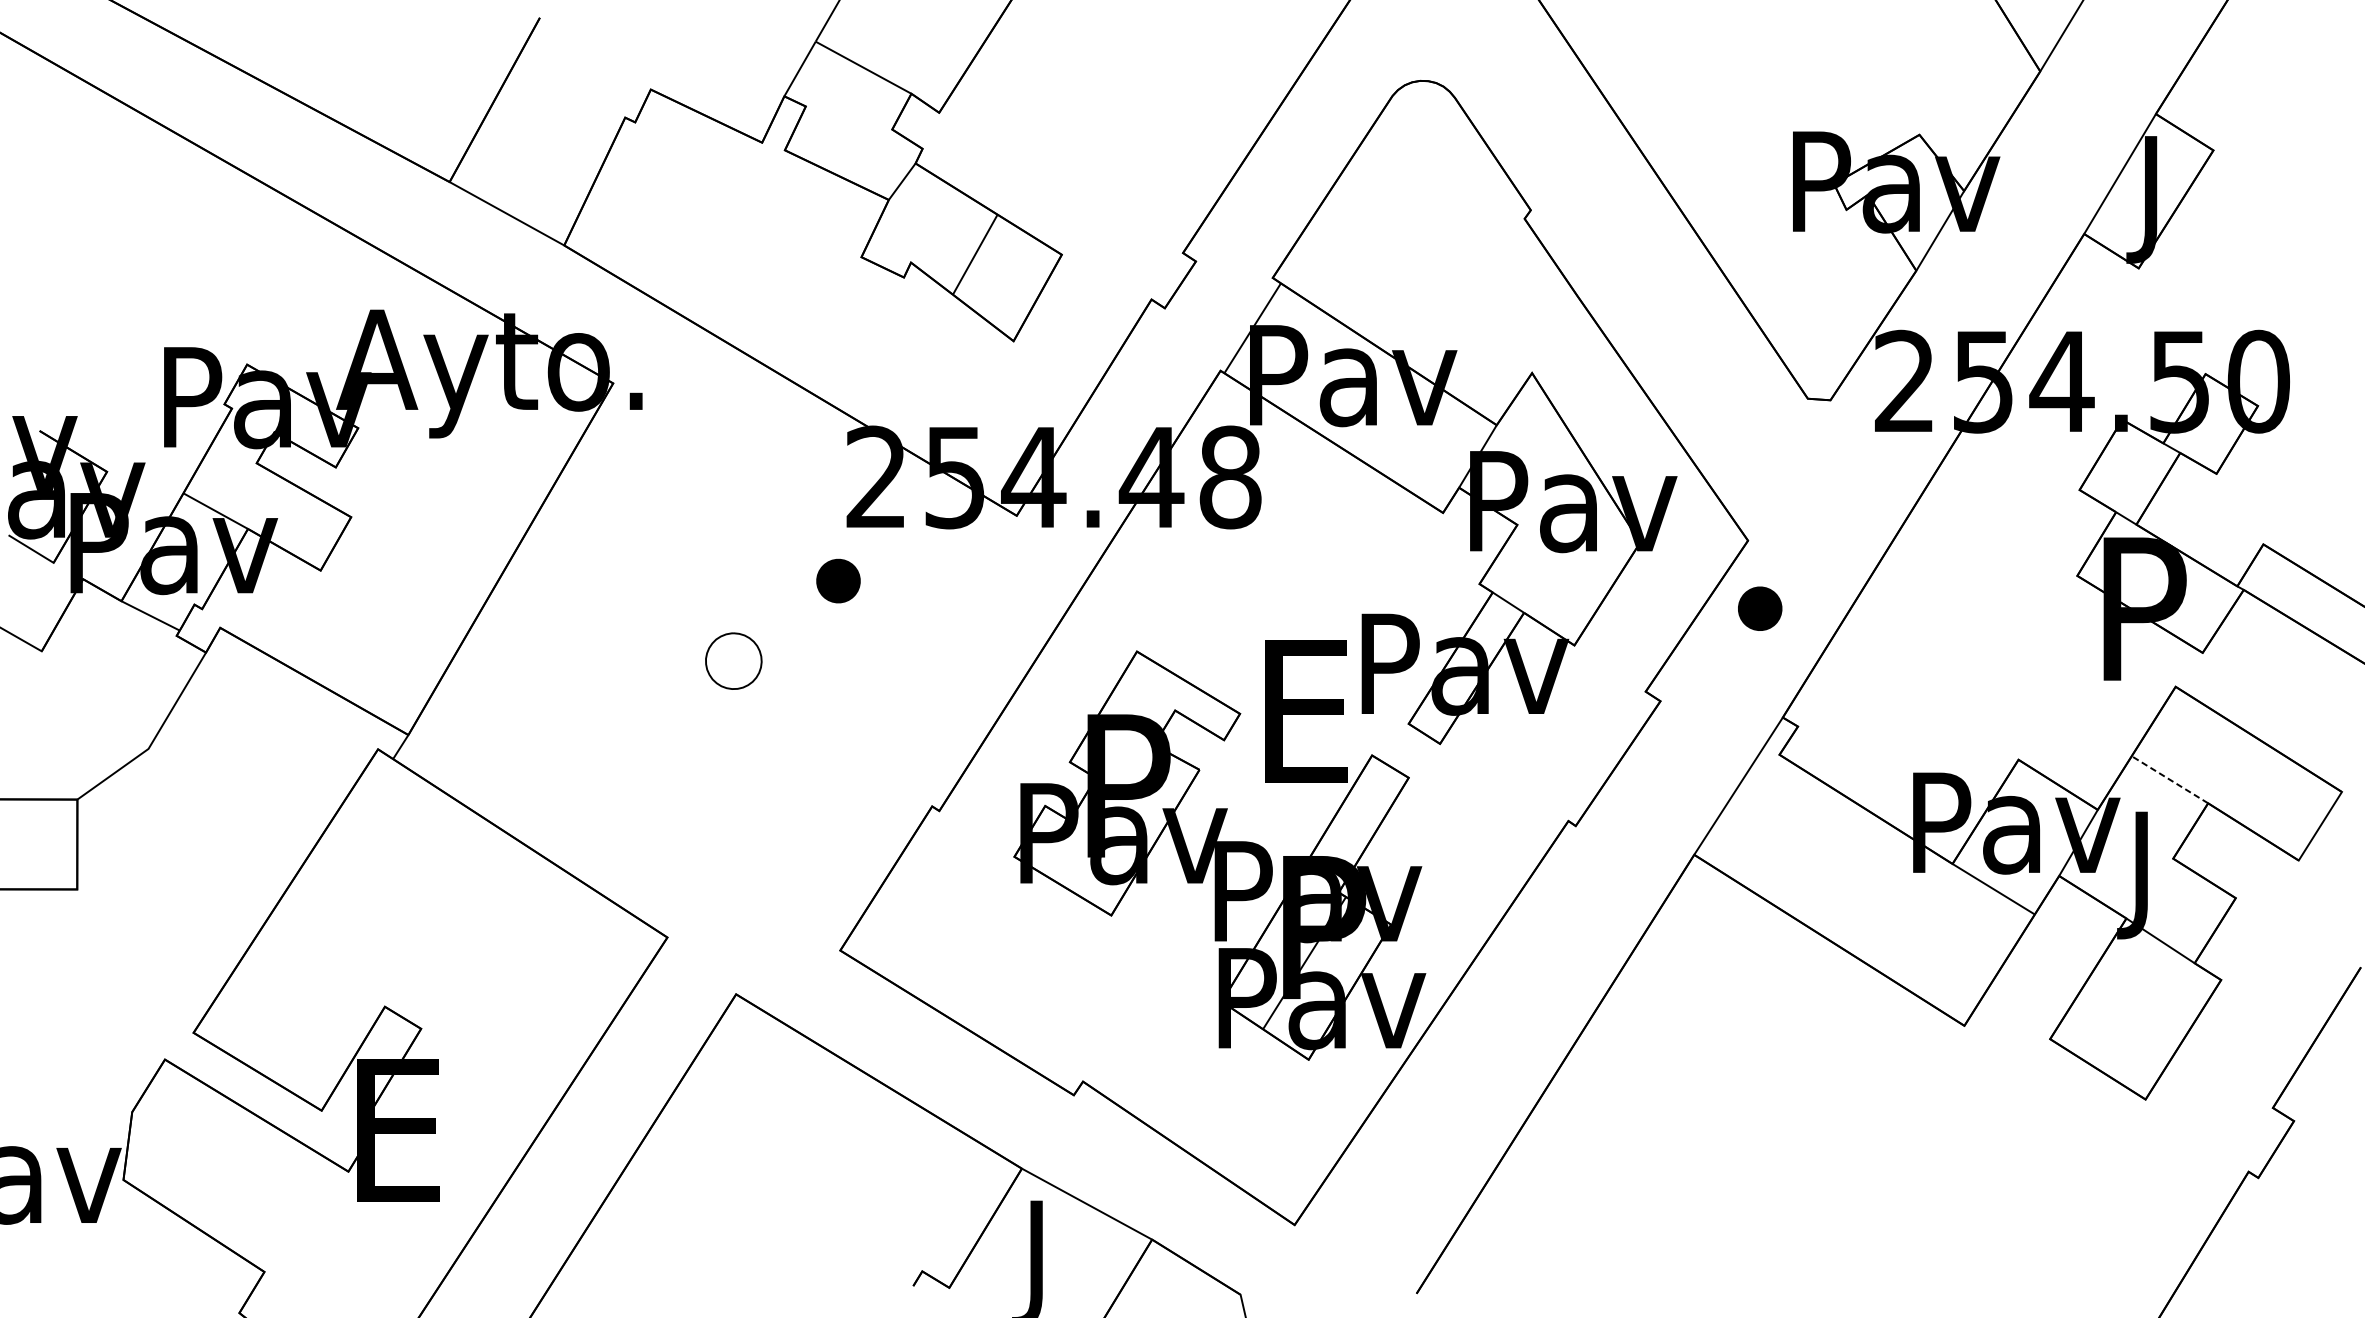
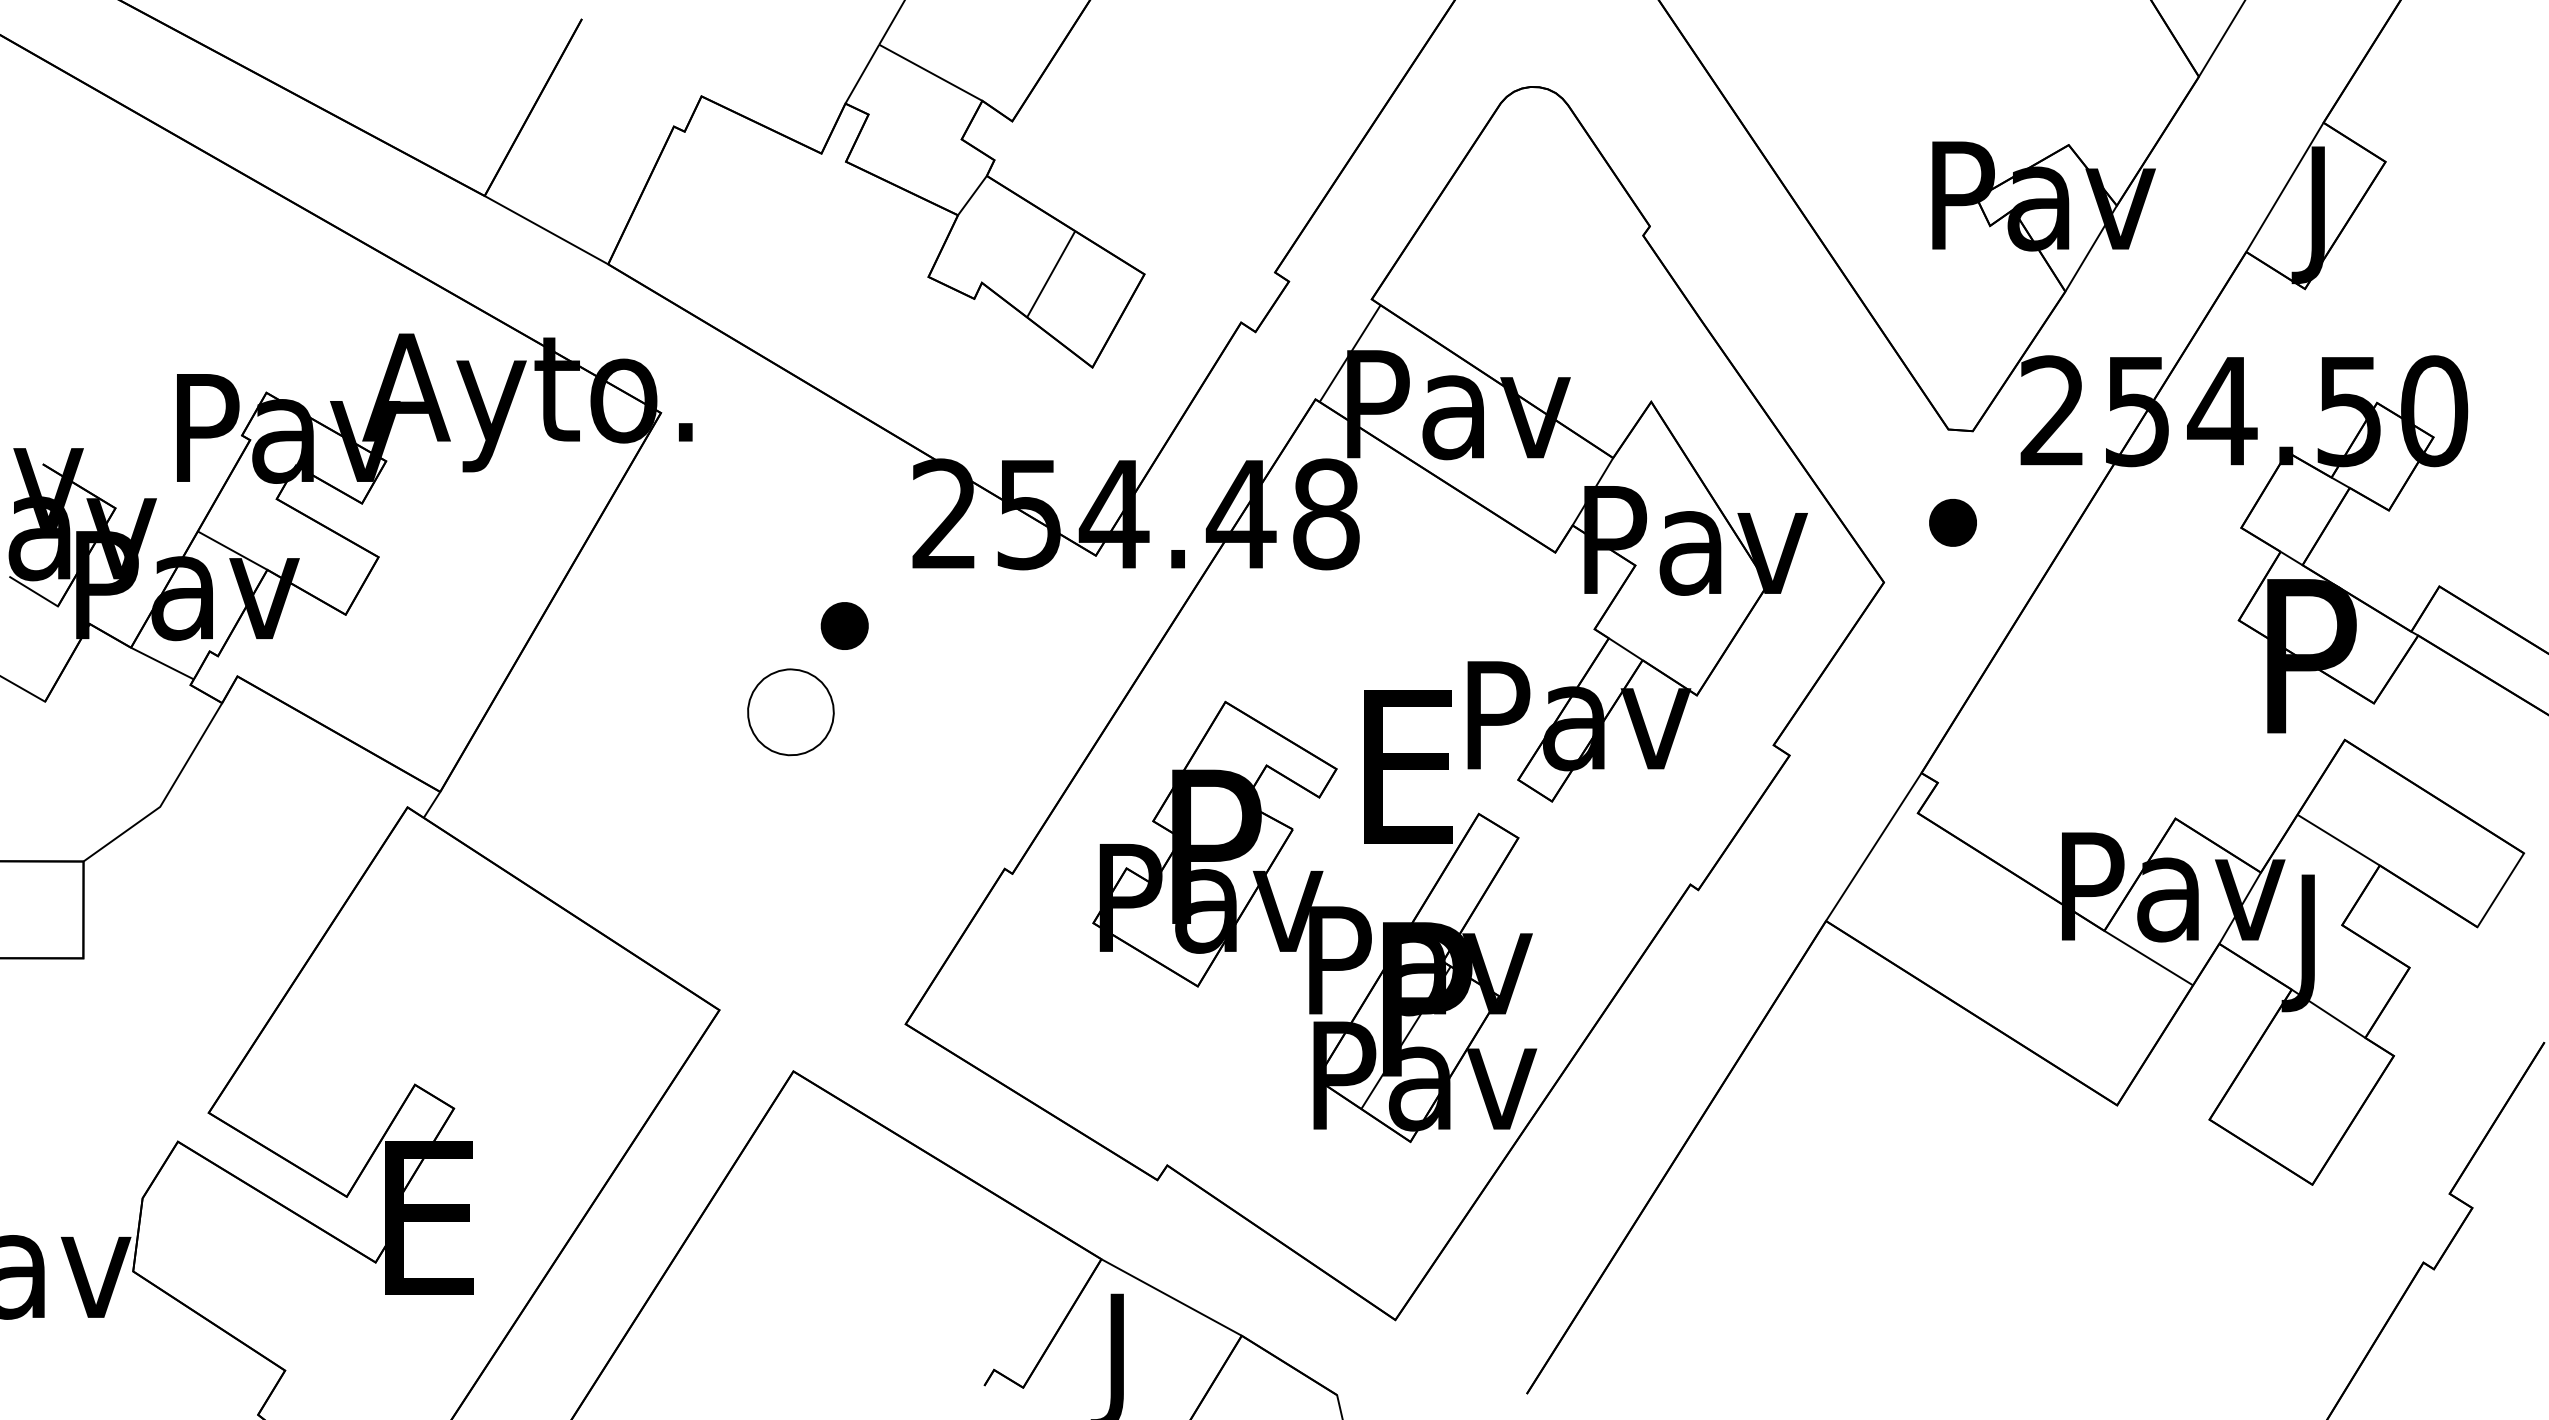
part: (838, 580) -> (844, 625), moved
part: (1759, 608) -> (1952, 522), moved
part: (733, 661) -> (790, 712), size x1.43
line: (2169, 779) -> (2338, 839), dashed -> solid

